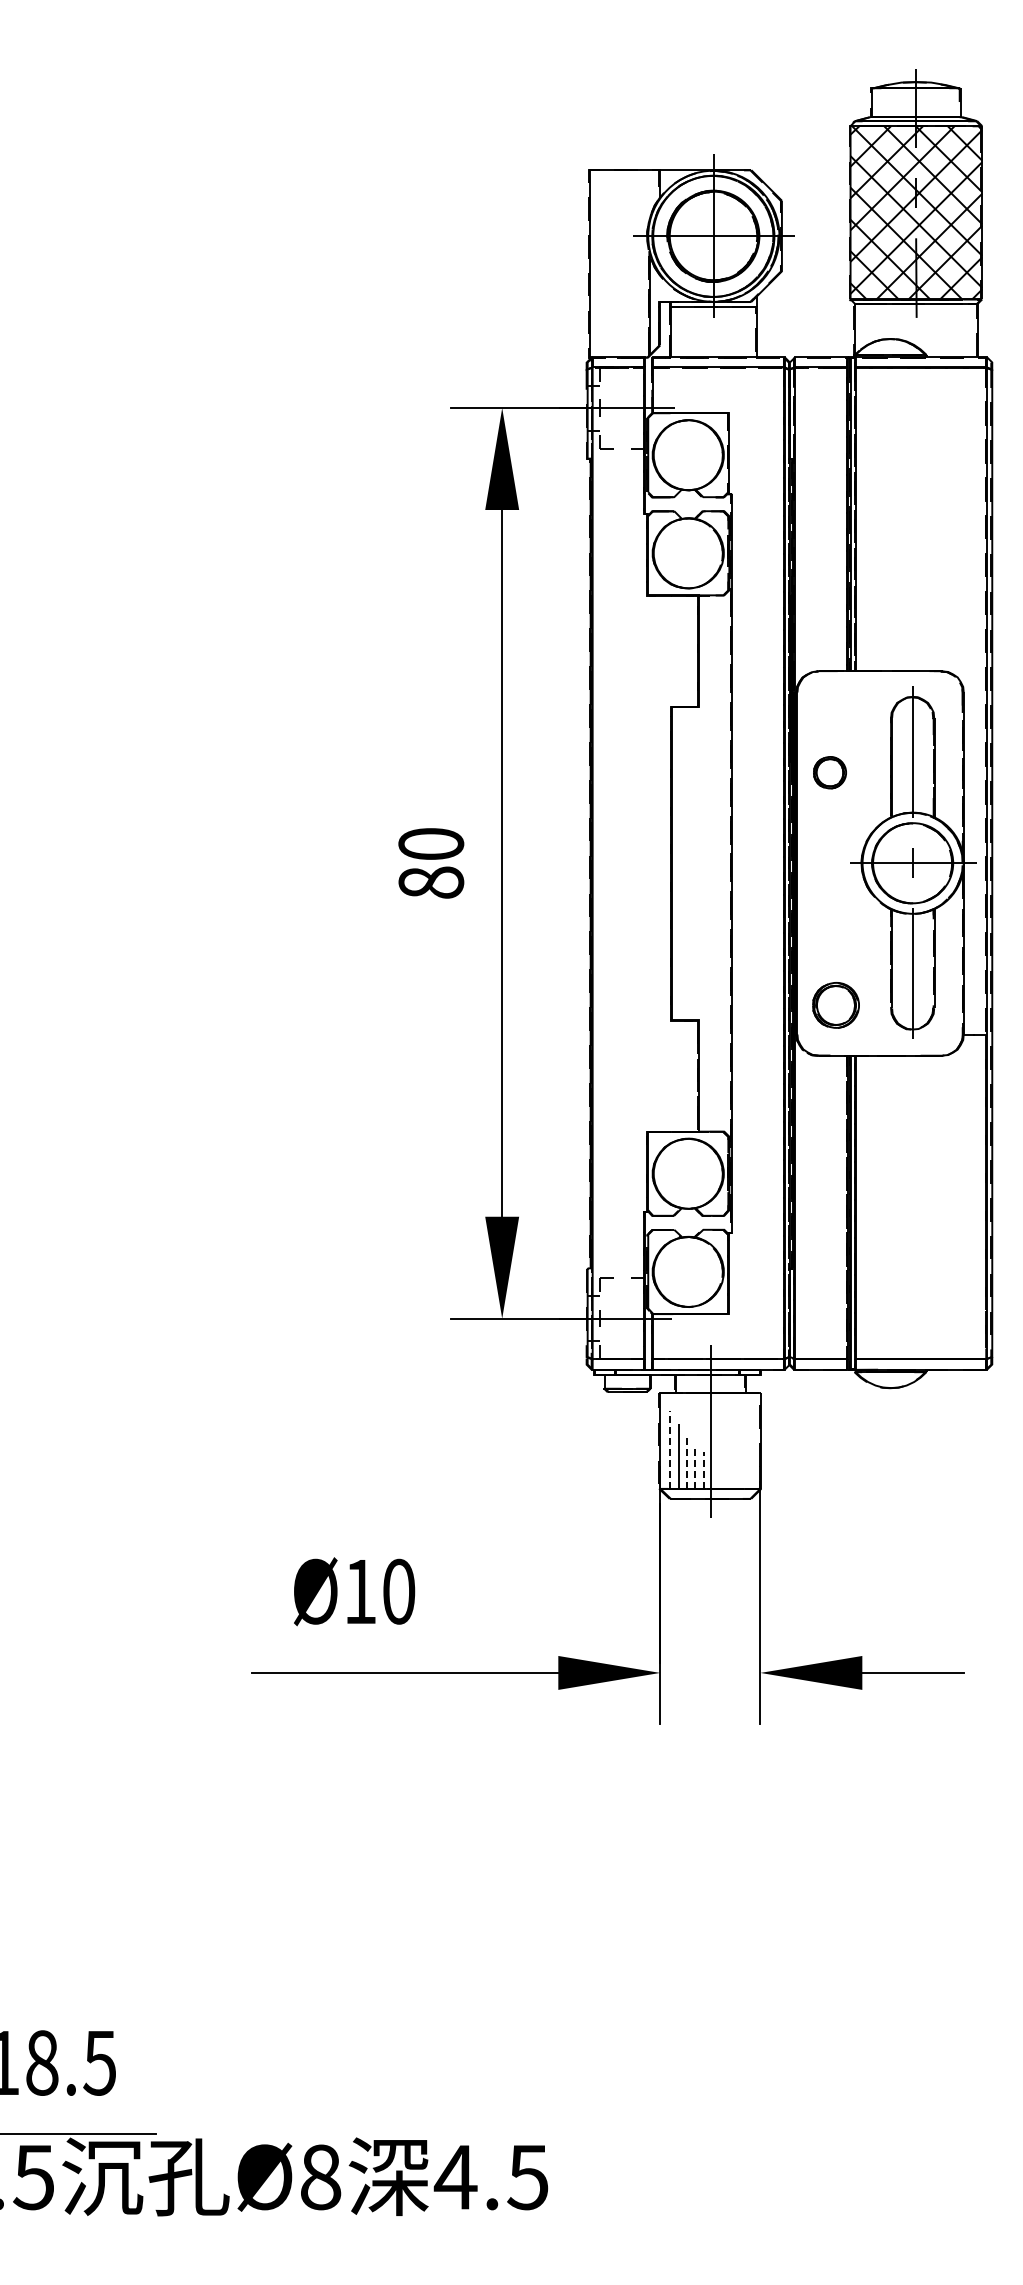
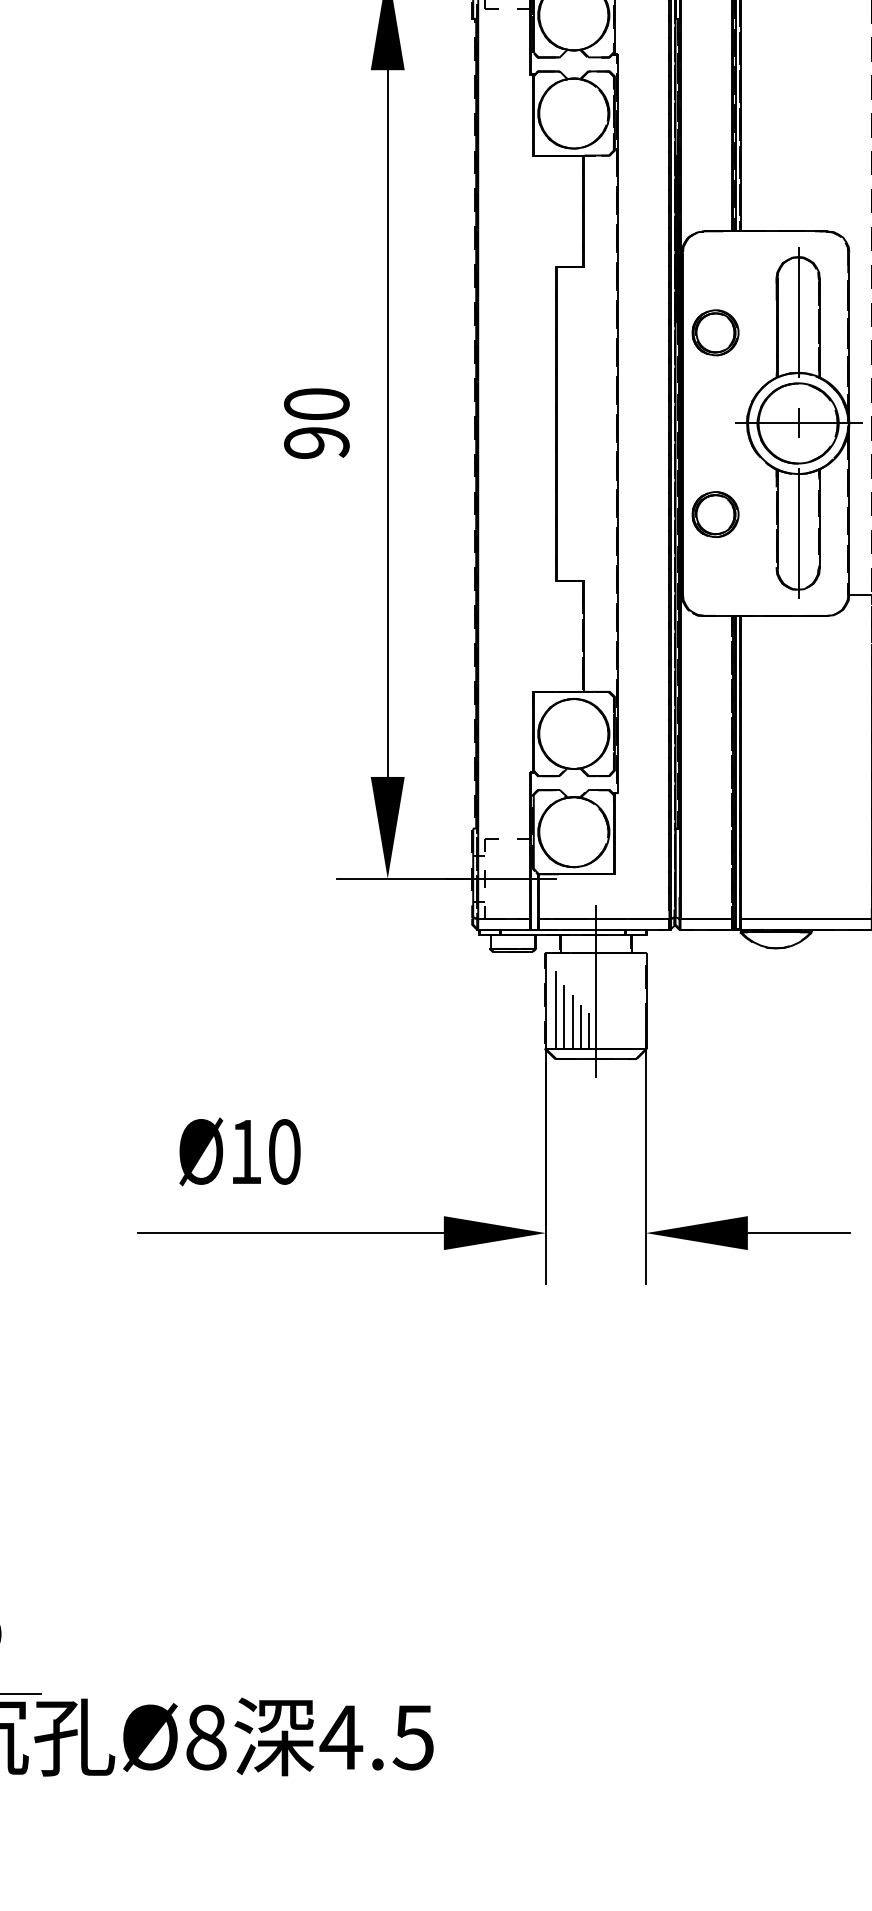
part: (829, 772) -> (715, 332), size x1.43
text: (431, 882) -> (317, 442), 80 -> 90
part: (835, 1005) -> (715, 514), moved
line: (670, 1449) -> (556, 1009), dashed -> solid
line: (687, 1461) -> (573, 1021), dashed -> solid
line: (695, 1466) -> (581, 1026), dashed -> solid
line: (703, 1470) -> (589, 1030), dashed -> solid

